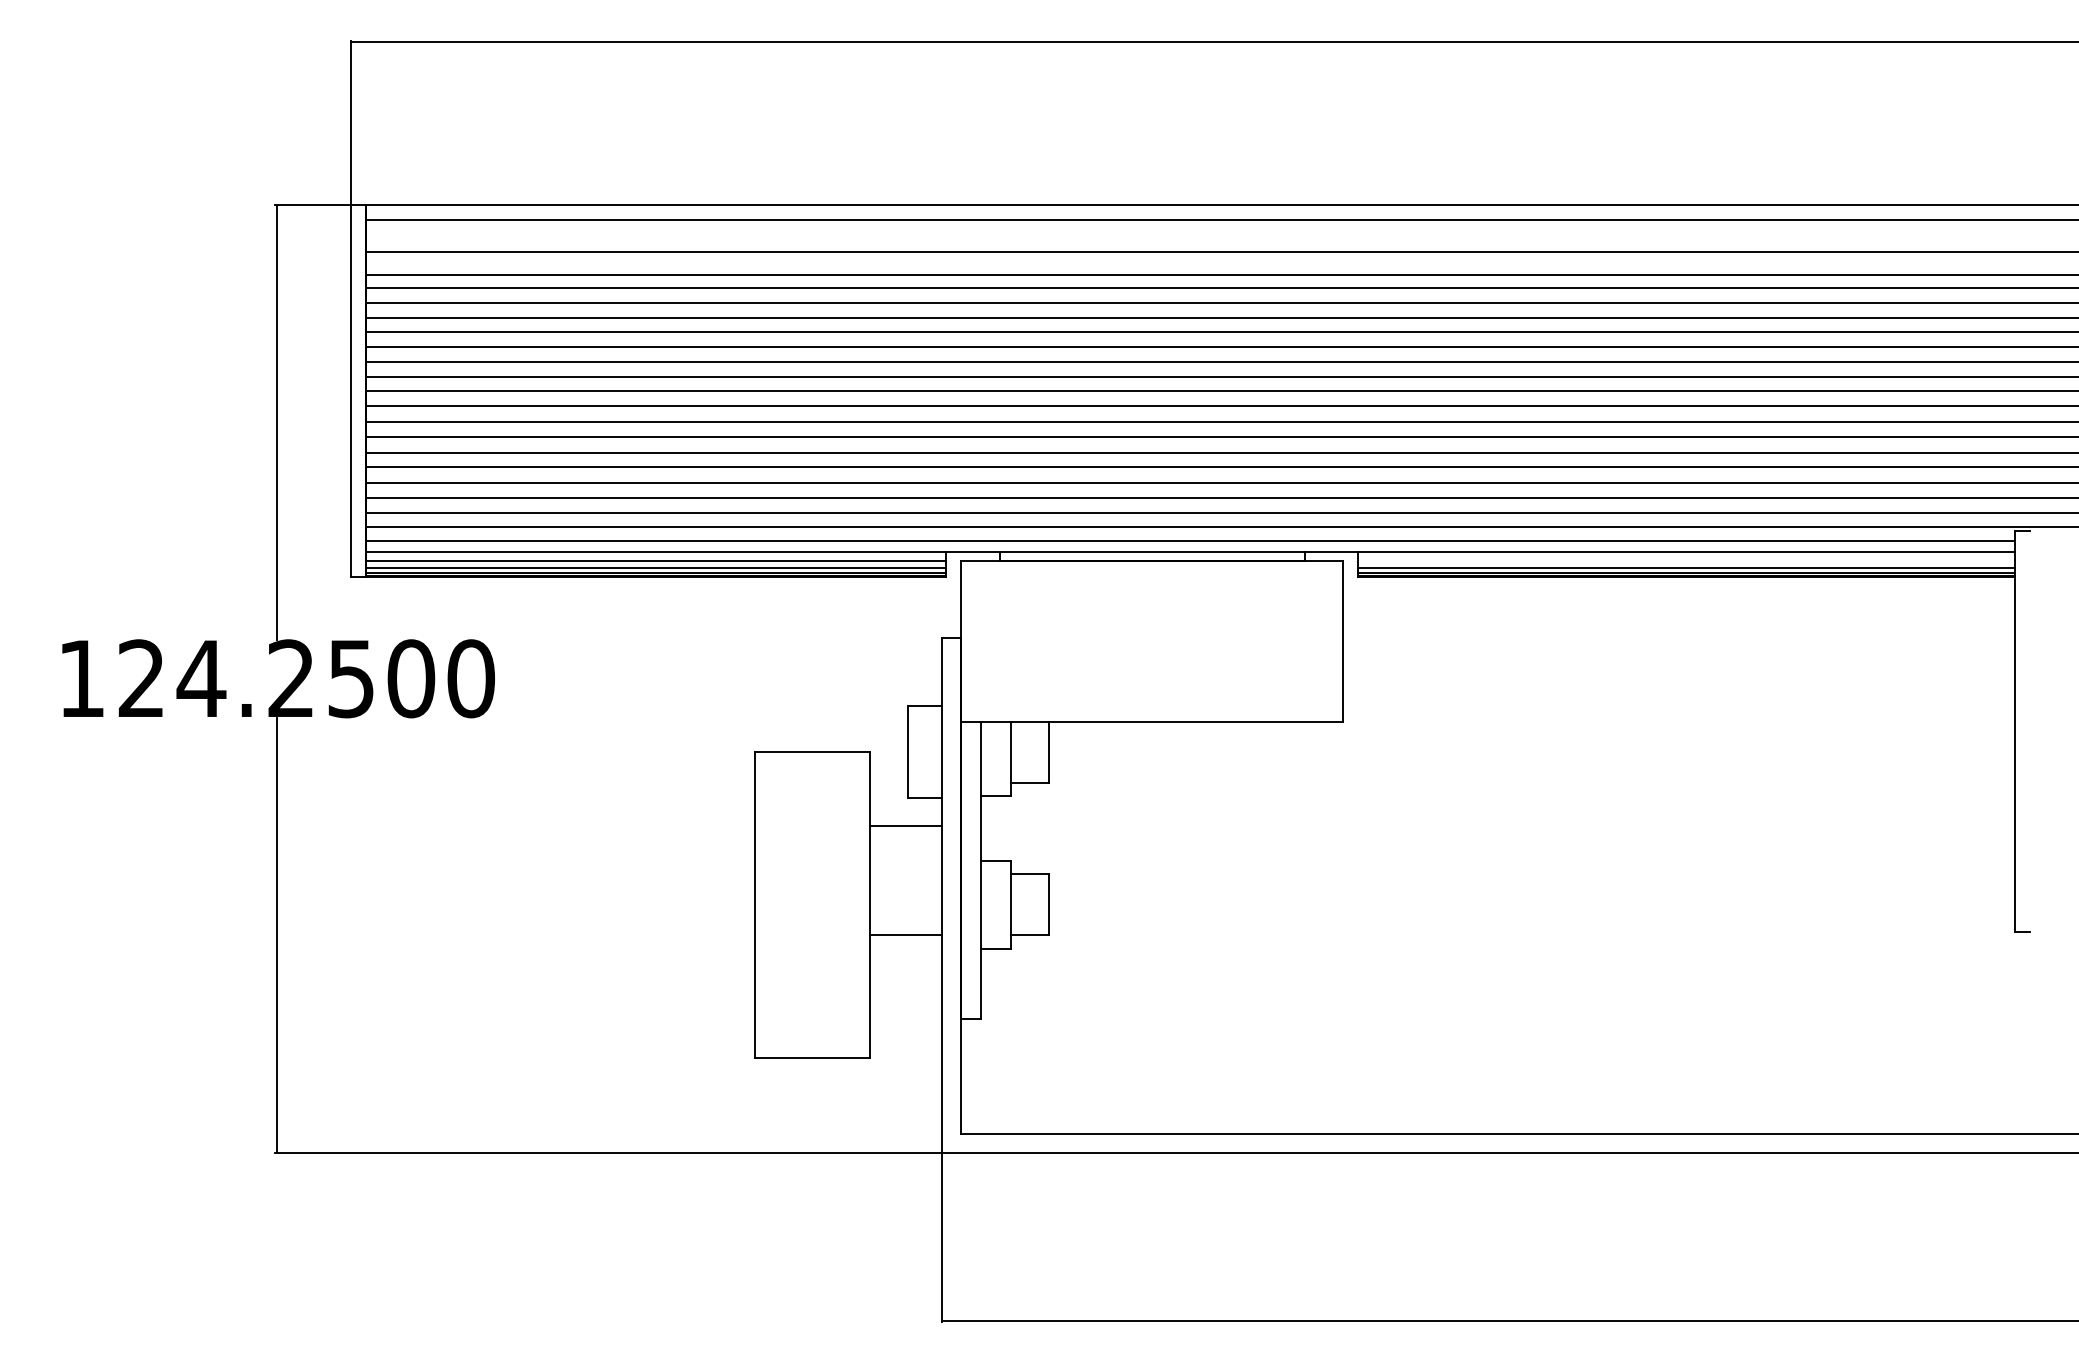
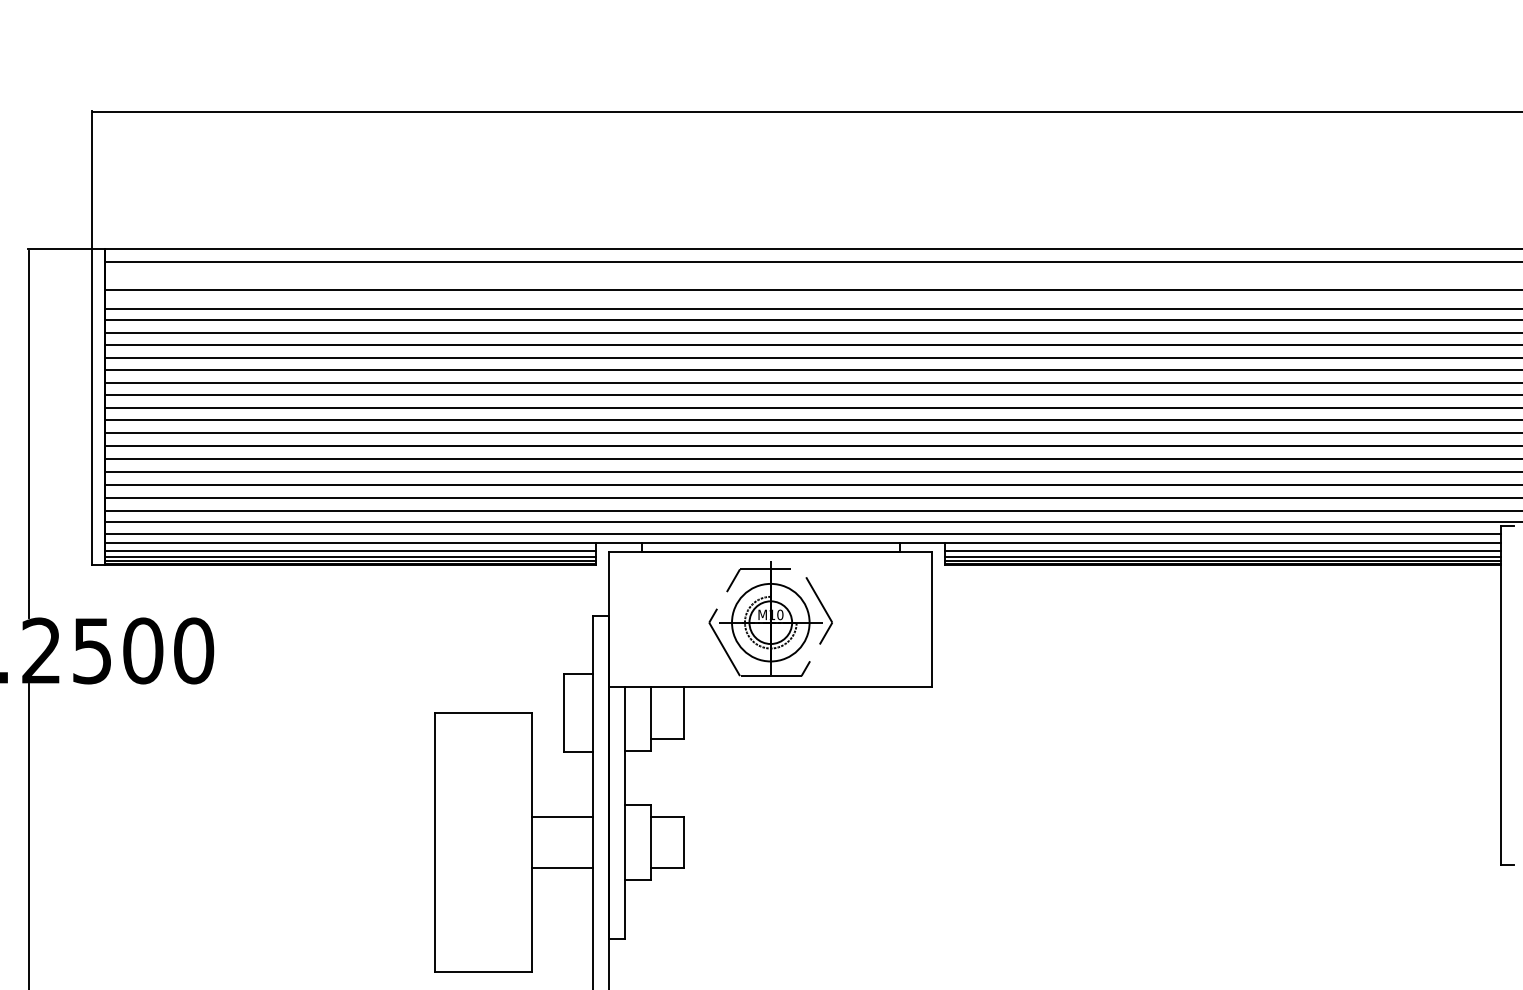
line: (1686, 560) -> (1223, 550), added
part: (1152, 640) -> (770, 618), added
line: (905, 826) -> (561, 816), moved

